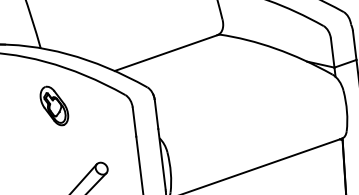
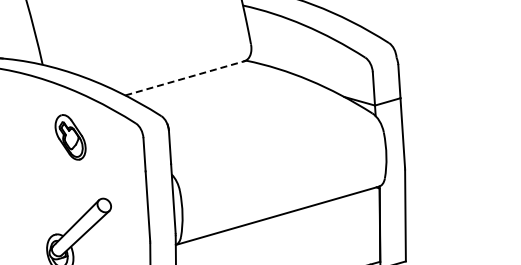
line: (166, 53) -> (185, 78), solid -> dashed
part: (54, 106) -> (70, 137), moved

